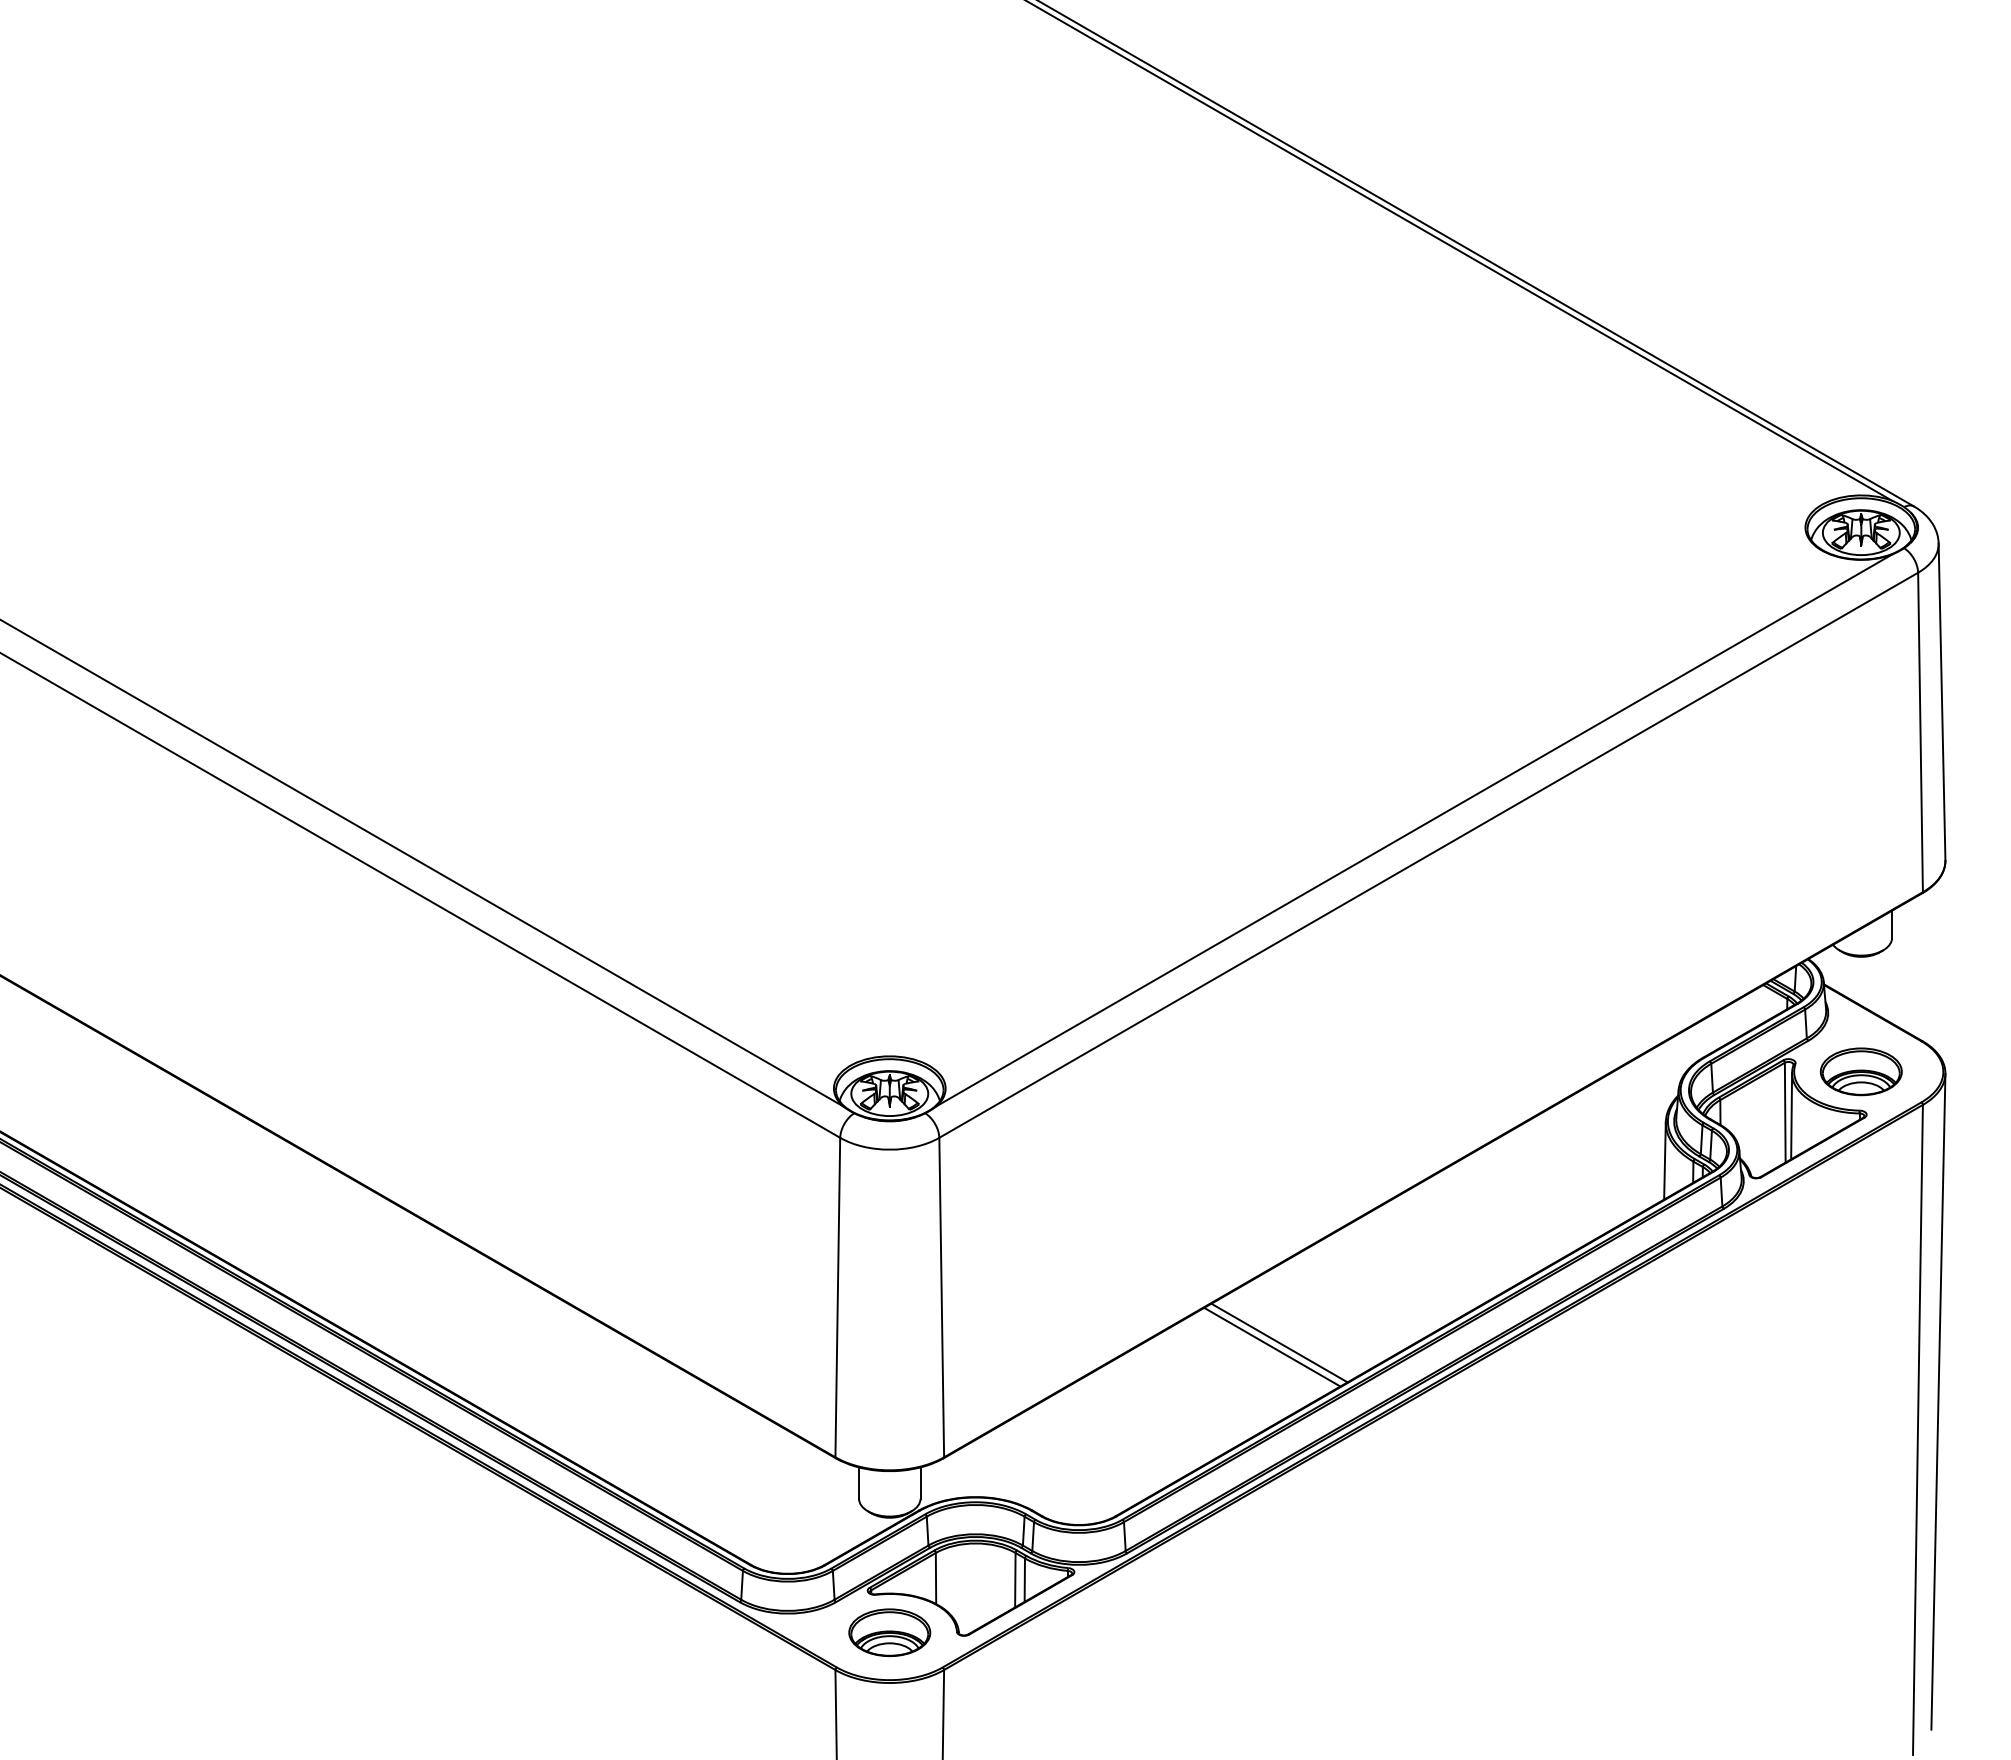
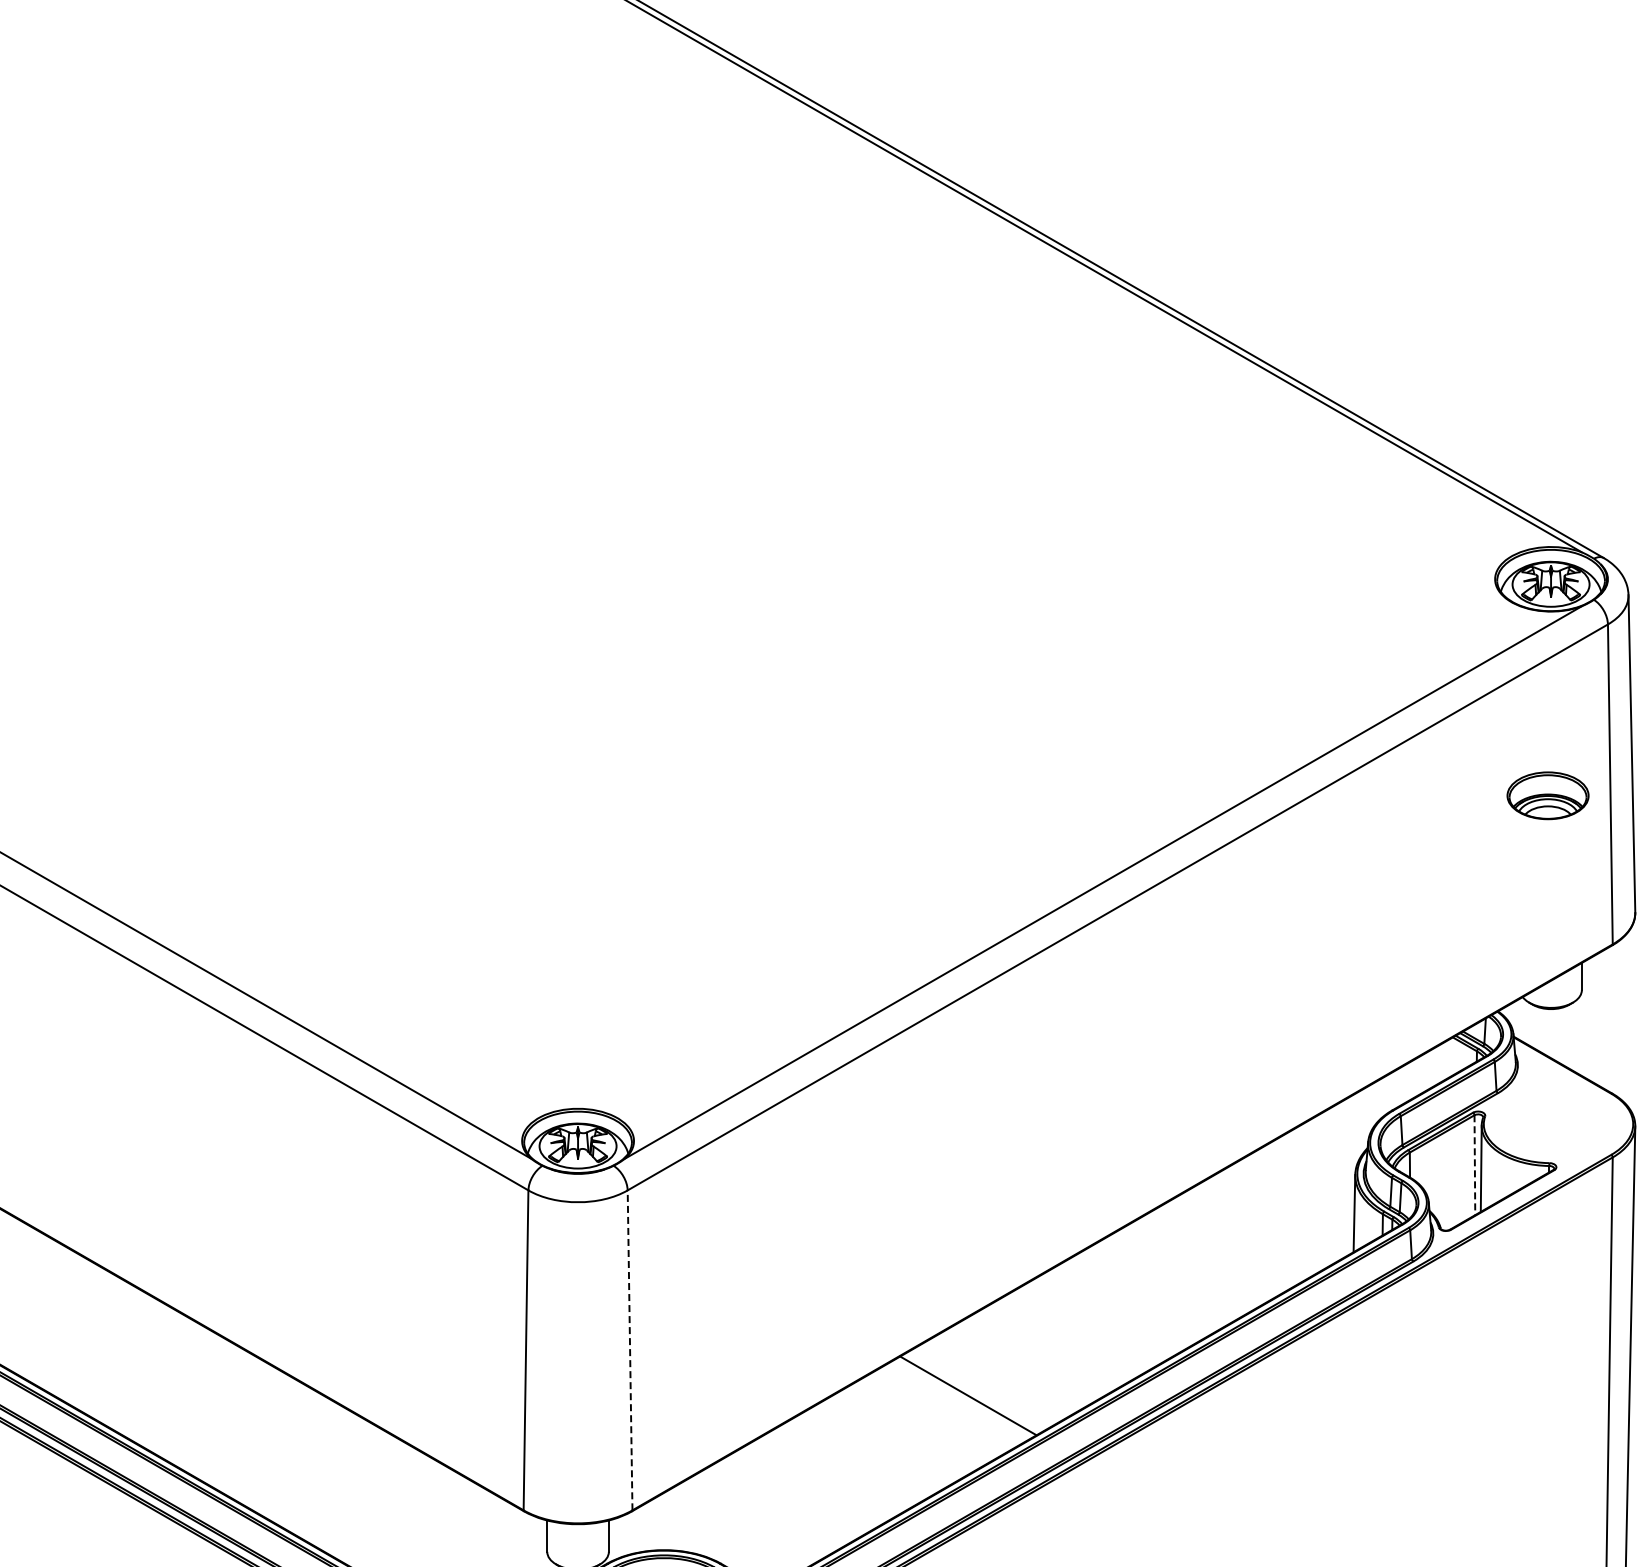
part: (1860, 1071) -> (1547, 795), moved
line: (1785, 1112) -> (1475, 1165), solid -> dashed
line: (941, 1297) -> (629, 1350), solid -> dashed
line: (1272, 1346) -> (961, 1399), removed

